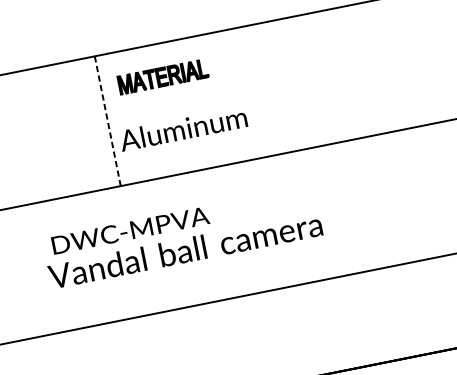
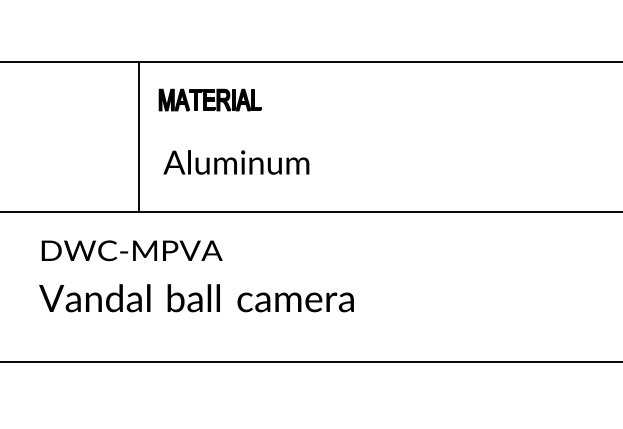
line: (108, 120) -> (139, 136), dashed -> solid
text: (183, 128) -> (236, 162), moved
text: (130, 230) -> (131, 250), moved

